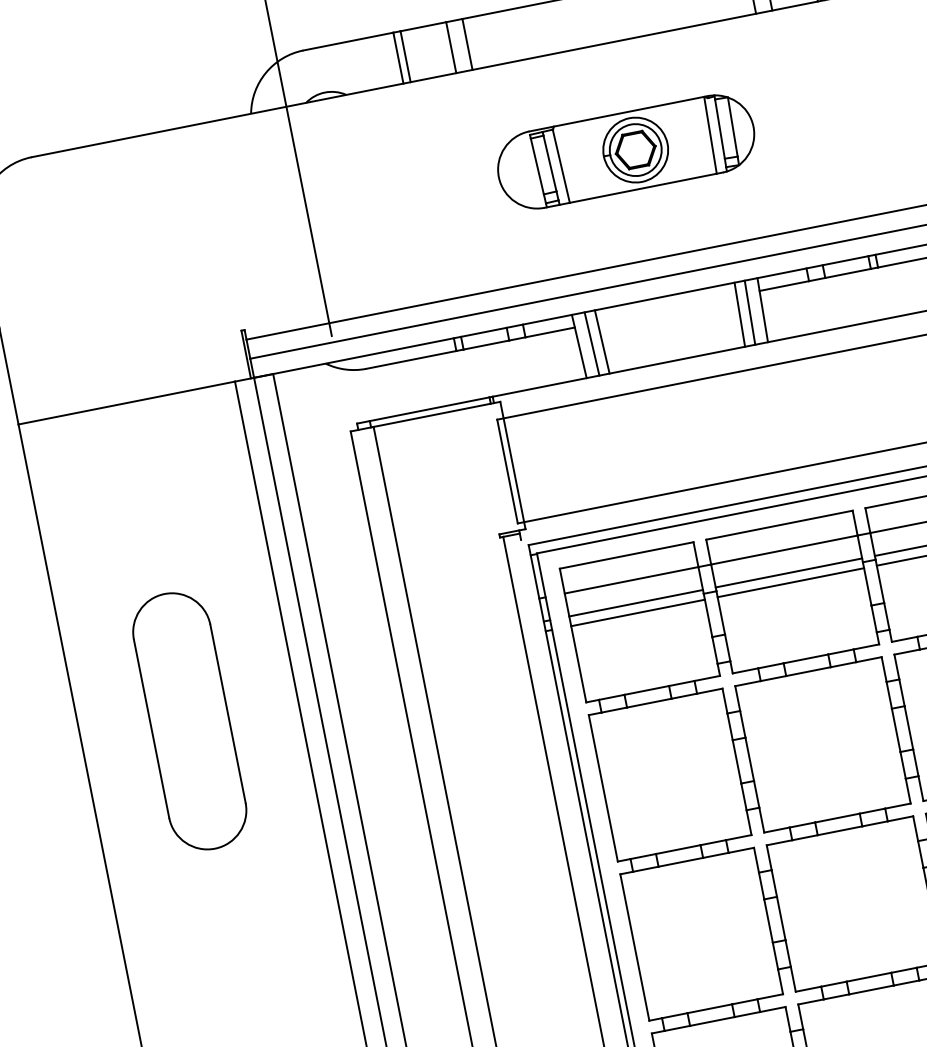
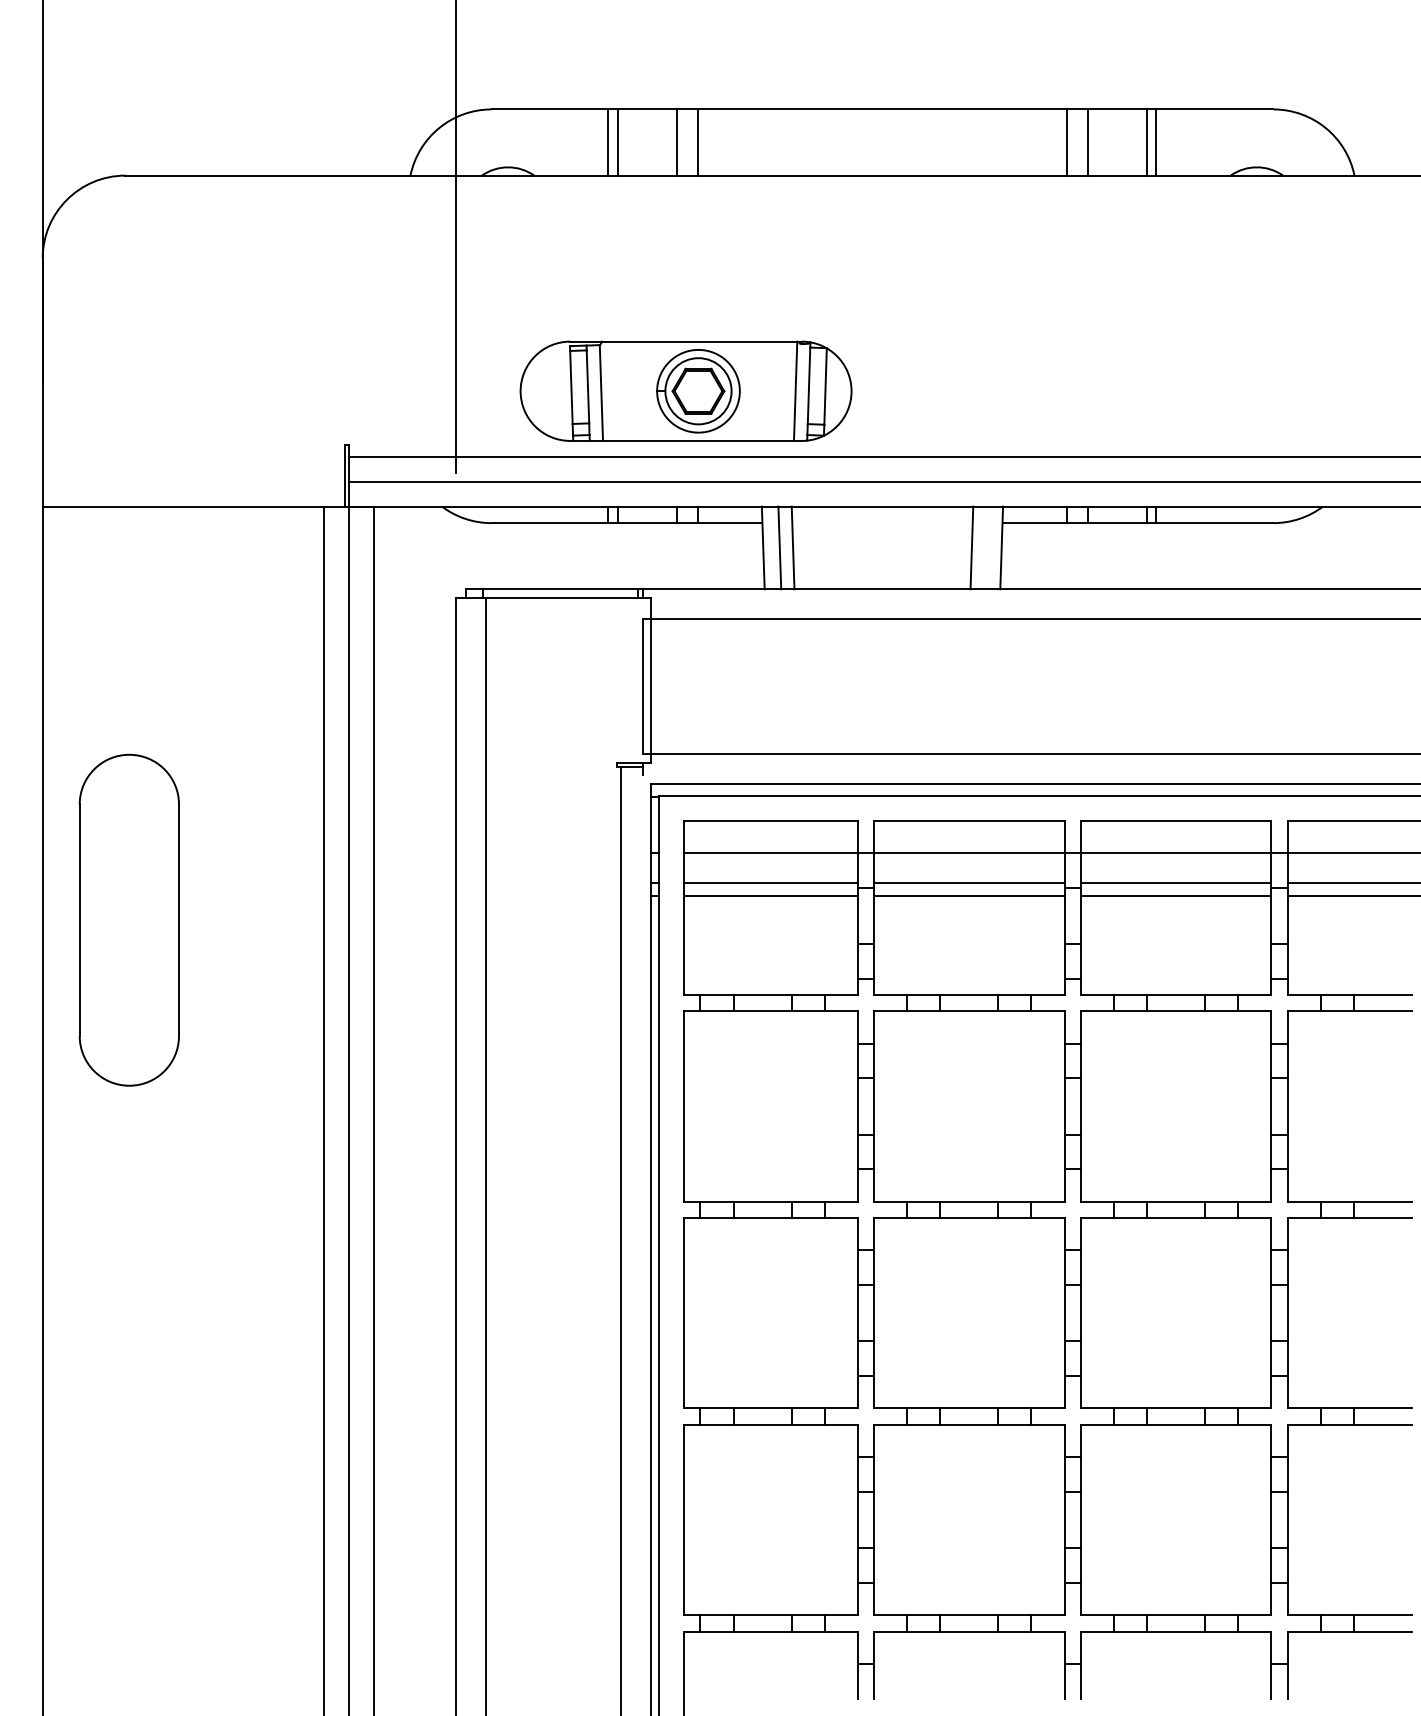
part: (625, 151) -> (685, 390), moved
line: (749, 312) -> (984, 547), removed
part: (189, 720) -> (128, 919), moved

